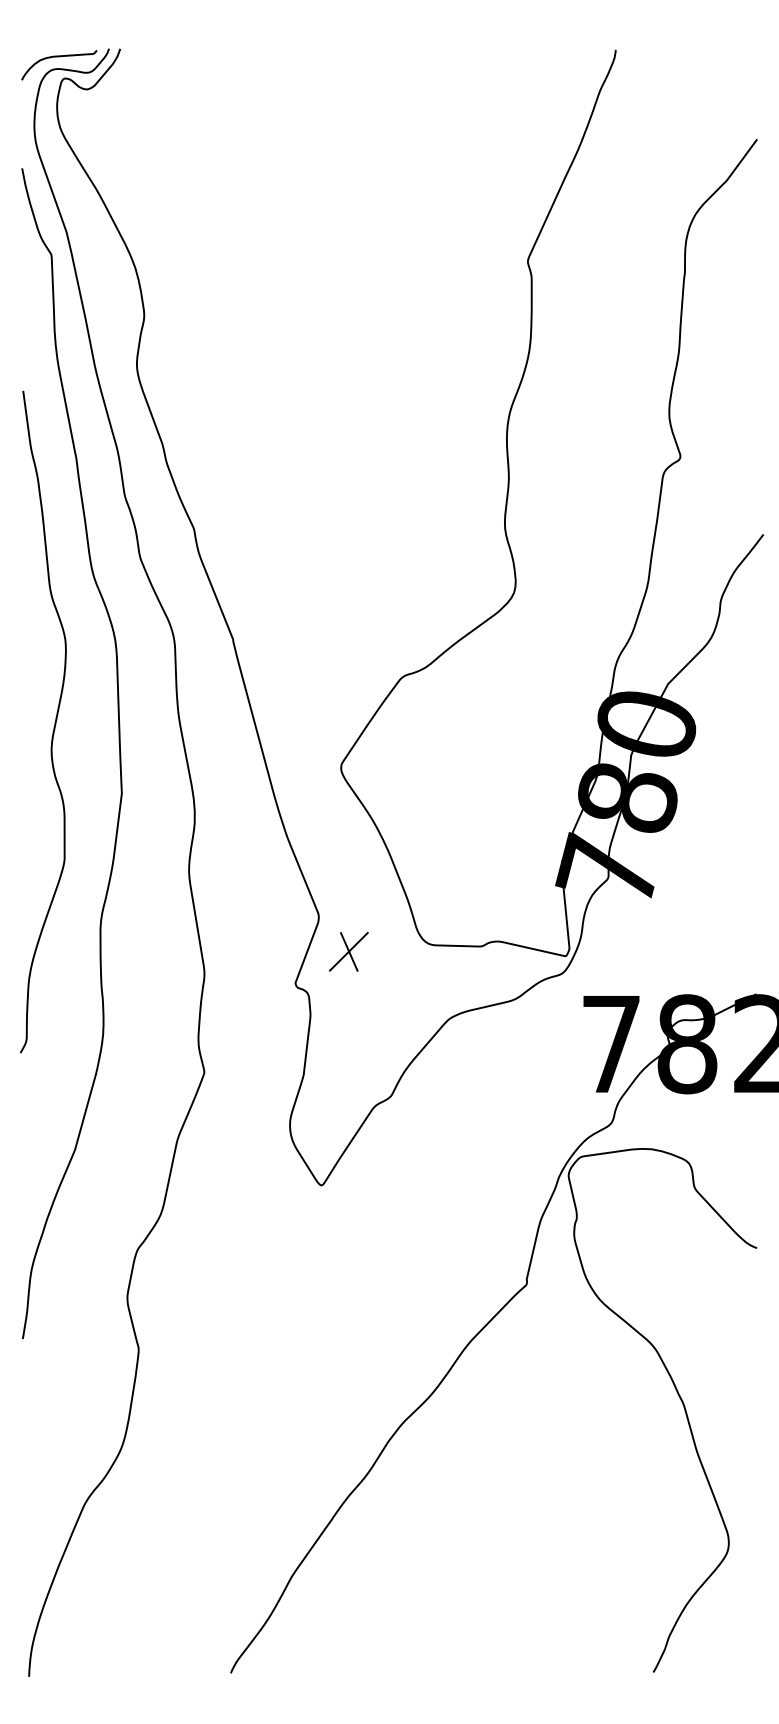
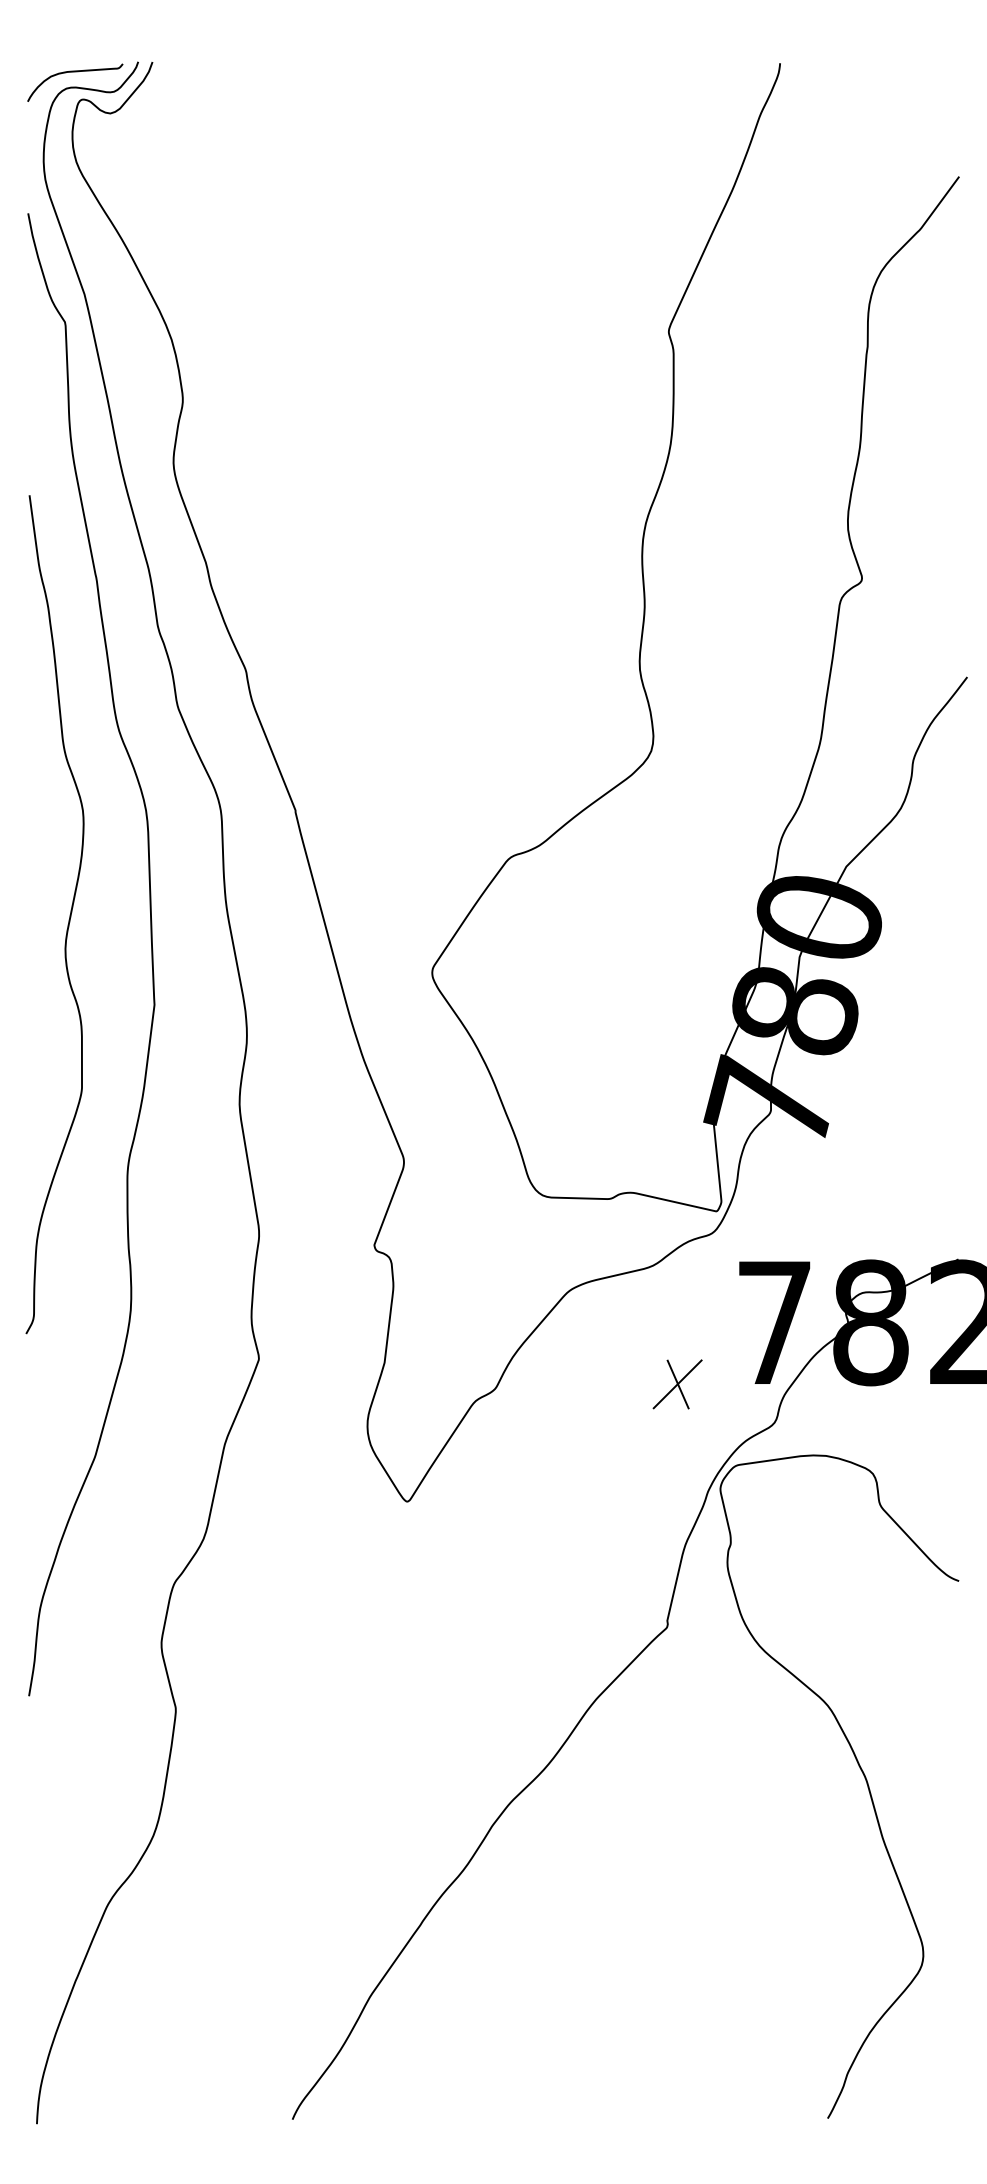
part: (348, 951) -> (677, 1383), moved

